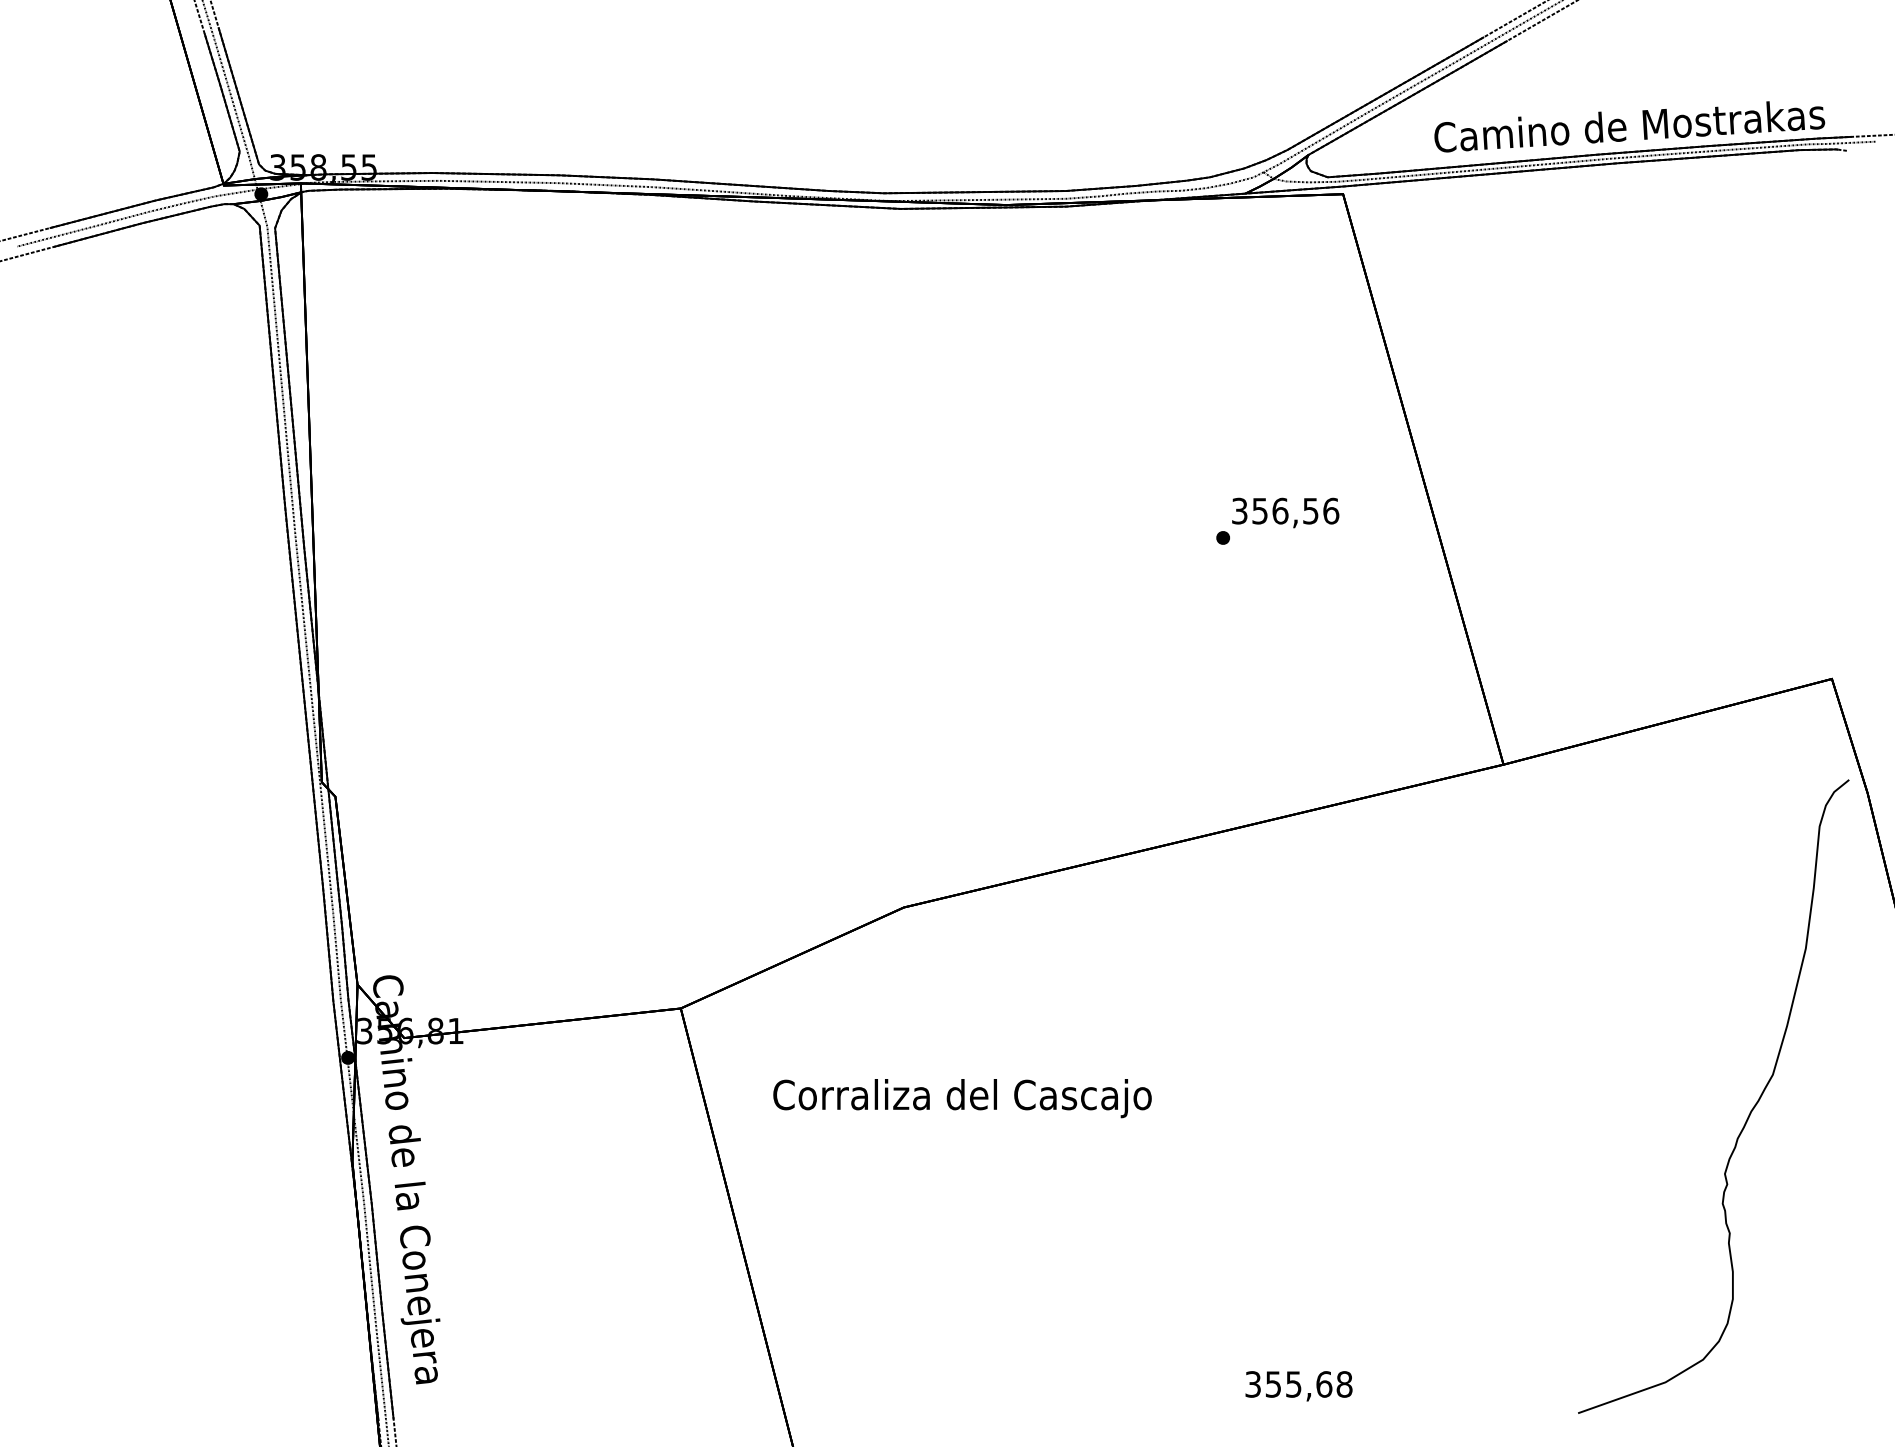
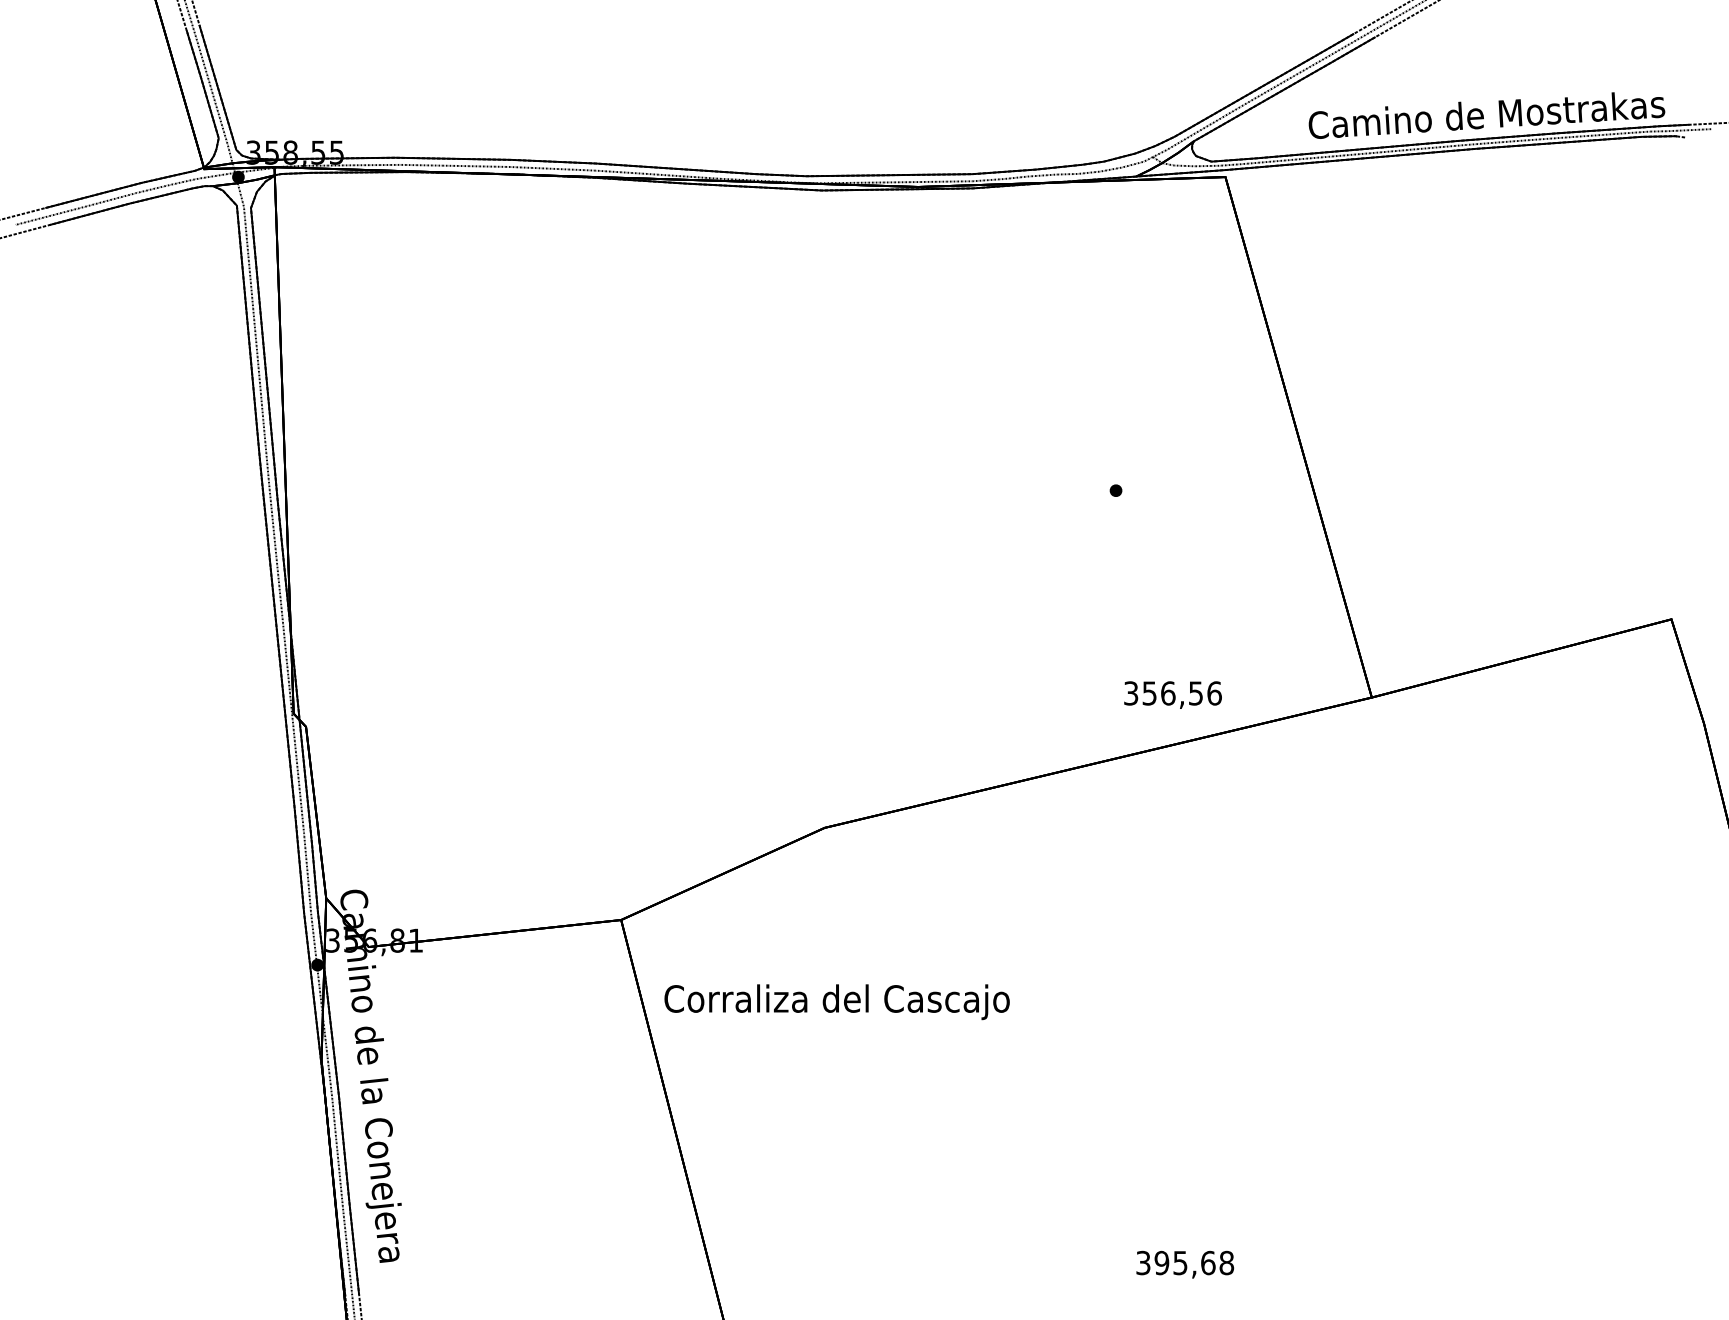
text: (1285, 512) -> (1172, 694), moved
text: (962, 1098) -> (837, 1002), moved
curve: (1748, 1114) -> (1595, 1016), removed
text: (1273, 1384) -> (1161, 1263), 355,68 -> 395,68

